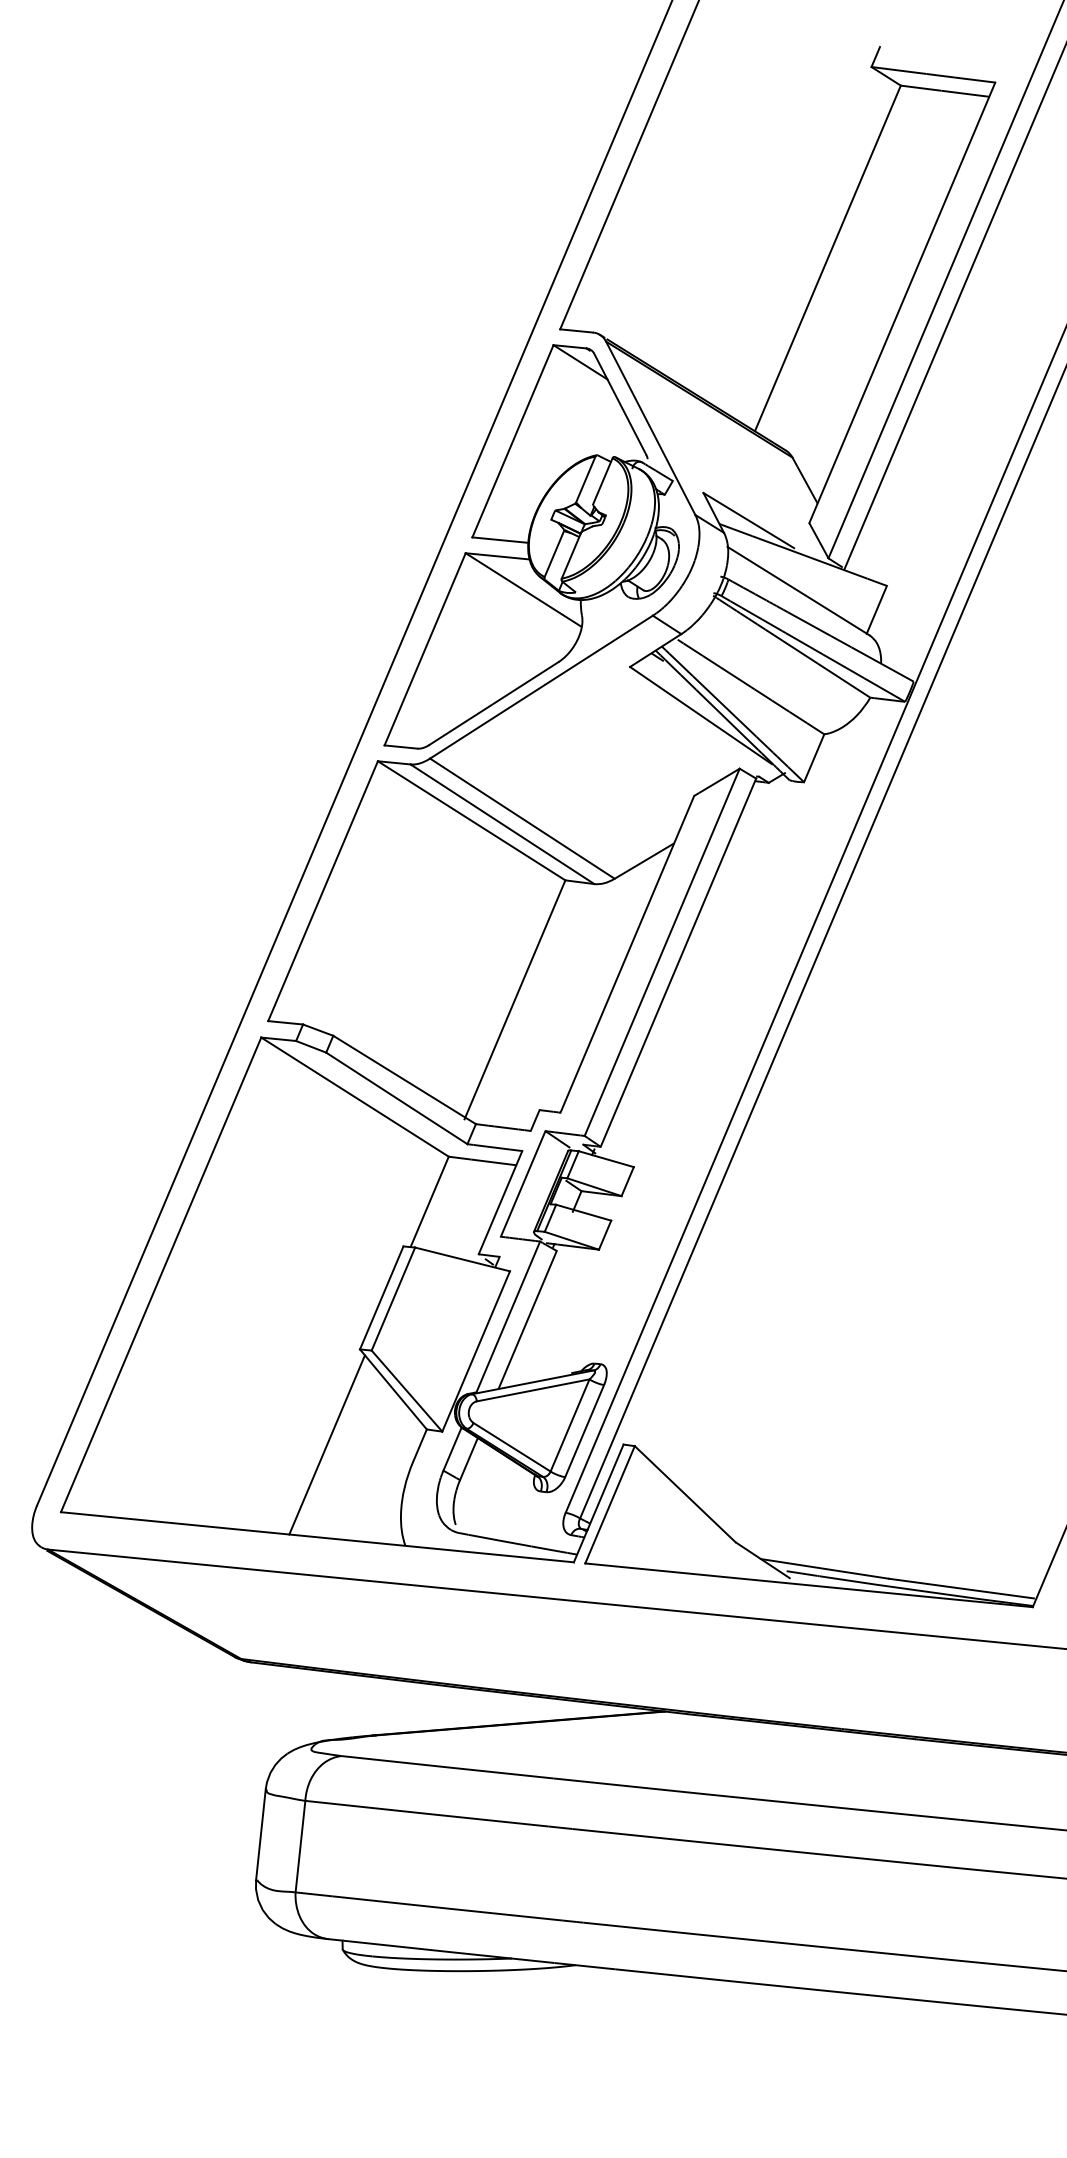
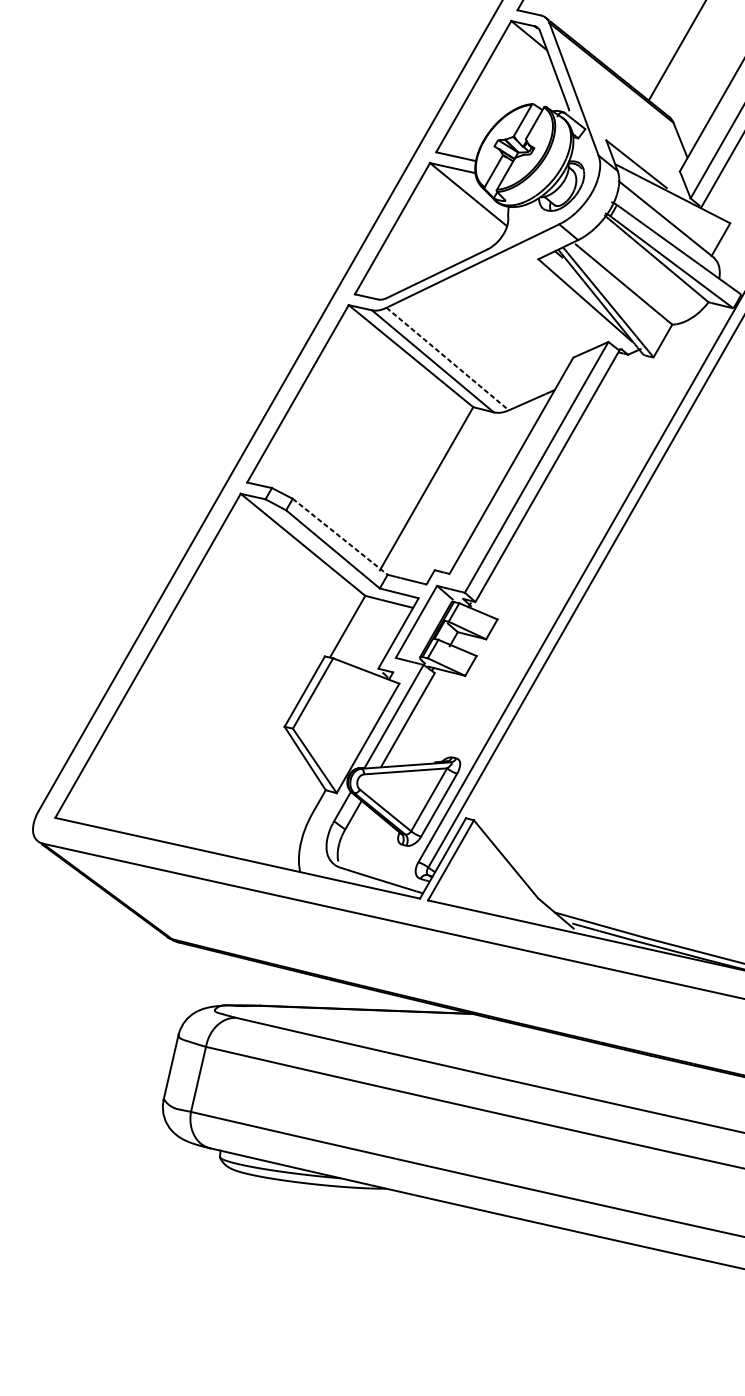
line: (522, 818) -> (447, 358), solid -> dashed
line: (404, 1079) -> (340, 536), solid -> dashed
line: (326, 1444) -> (252, 792), removed

